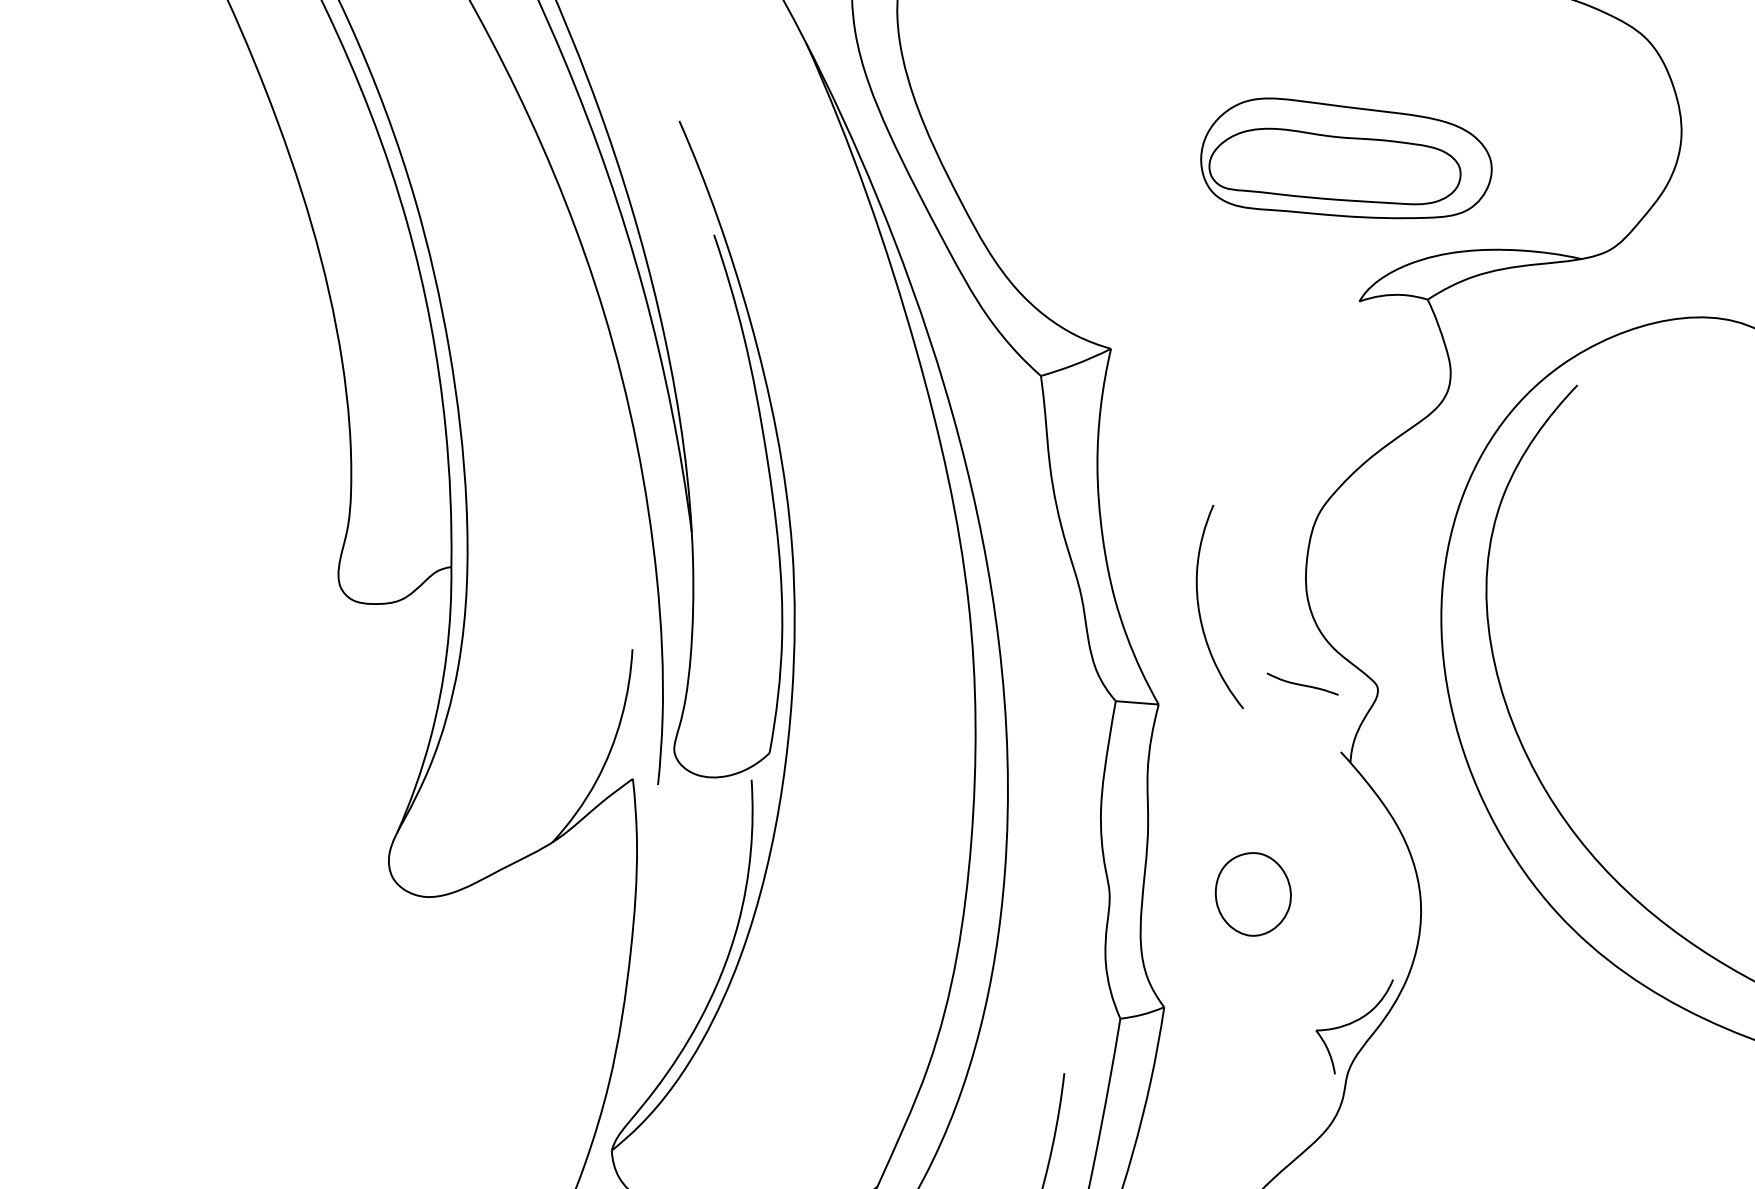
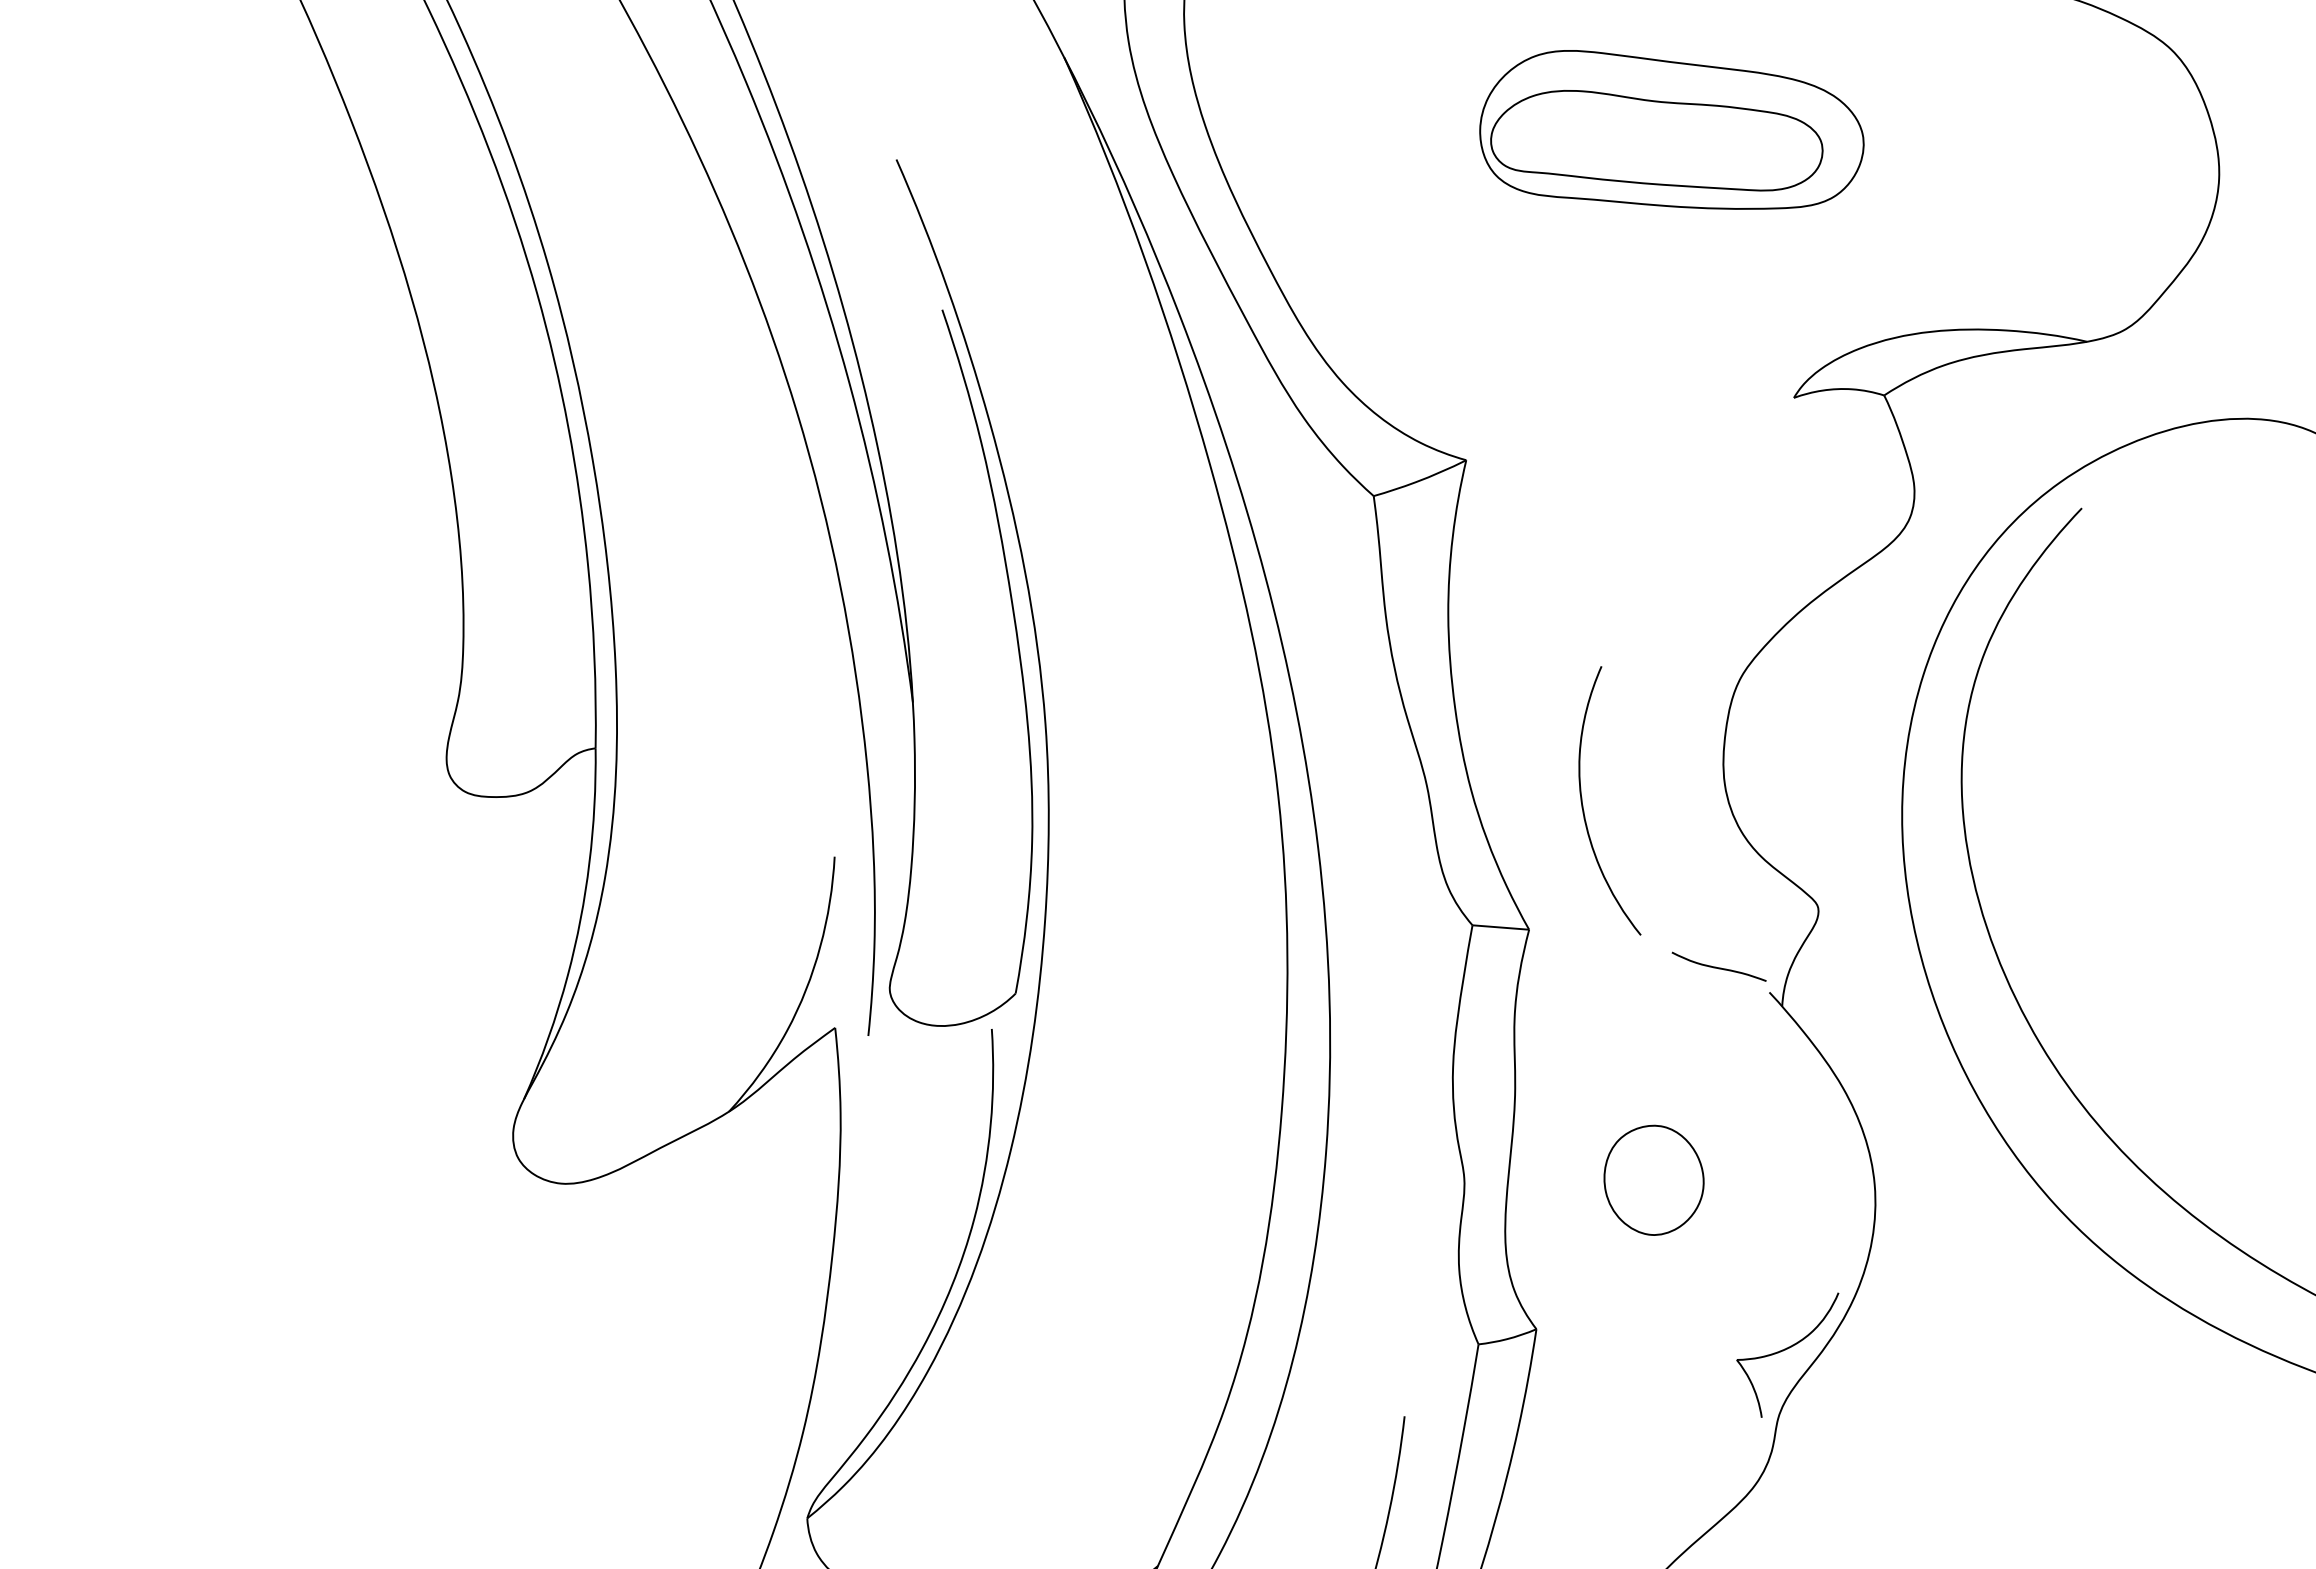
part: (1346, 158) -> (1671, 129), moved
curve: (1302, 684) -> (1718, 967), moved

